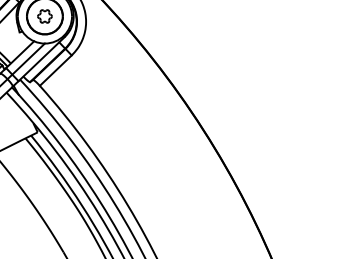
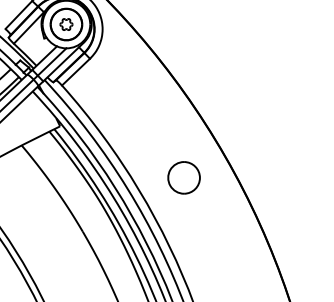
part: (178, 190) -> (183, 177), added

